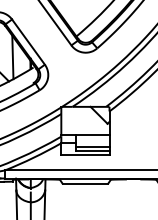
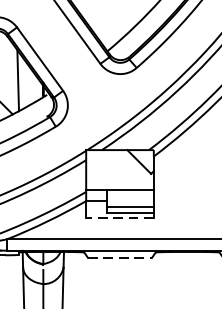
line: (84, 155) -> (118, 218), solid -> dashed
line: (85, 183) -> (120, 257), solid -> dashed

